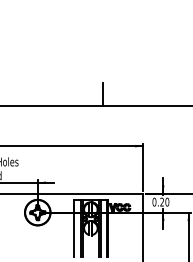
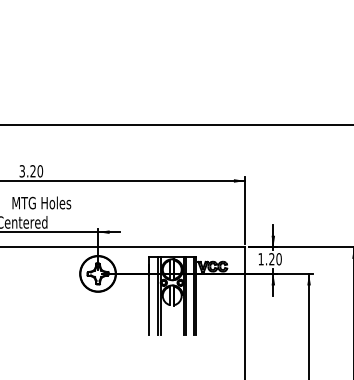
line: (103, 94) -> (189, 108), removed
text: (154, 202) -> (260, 259), 0.20 -> 1.20

